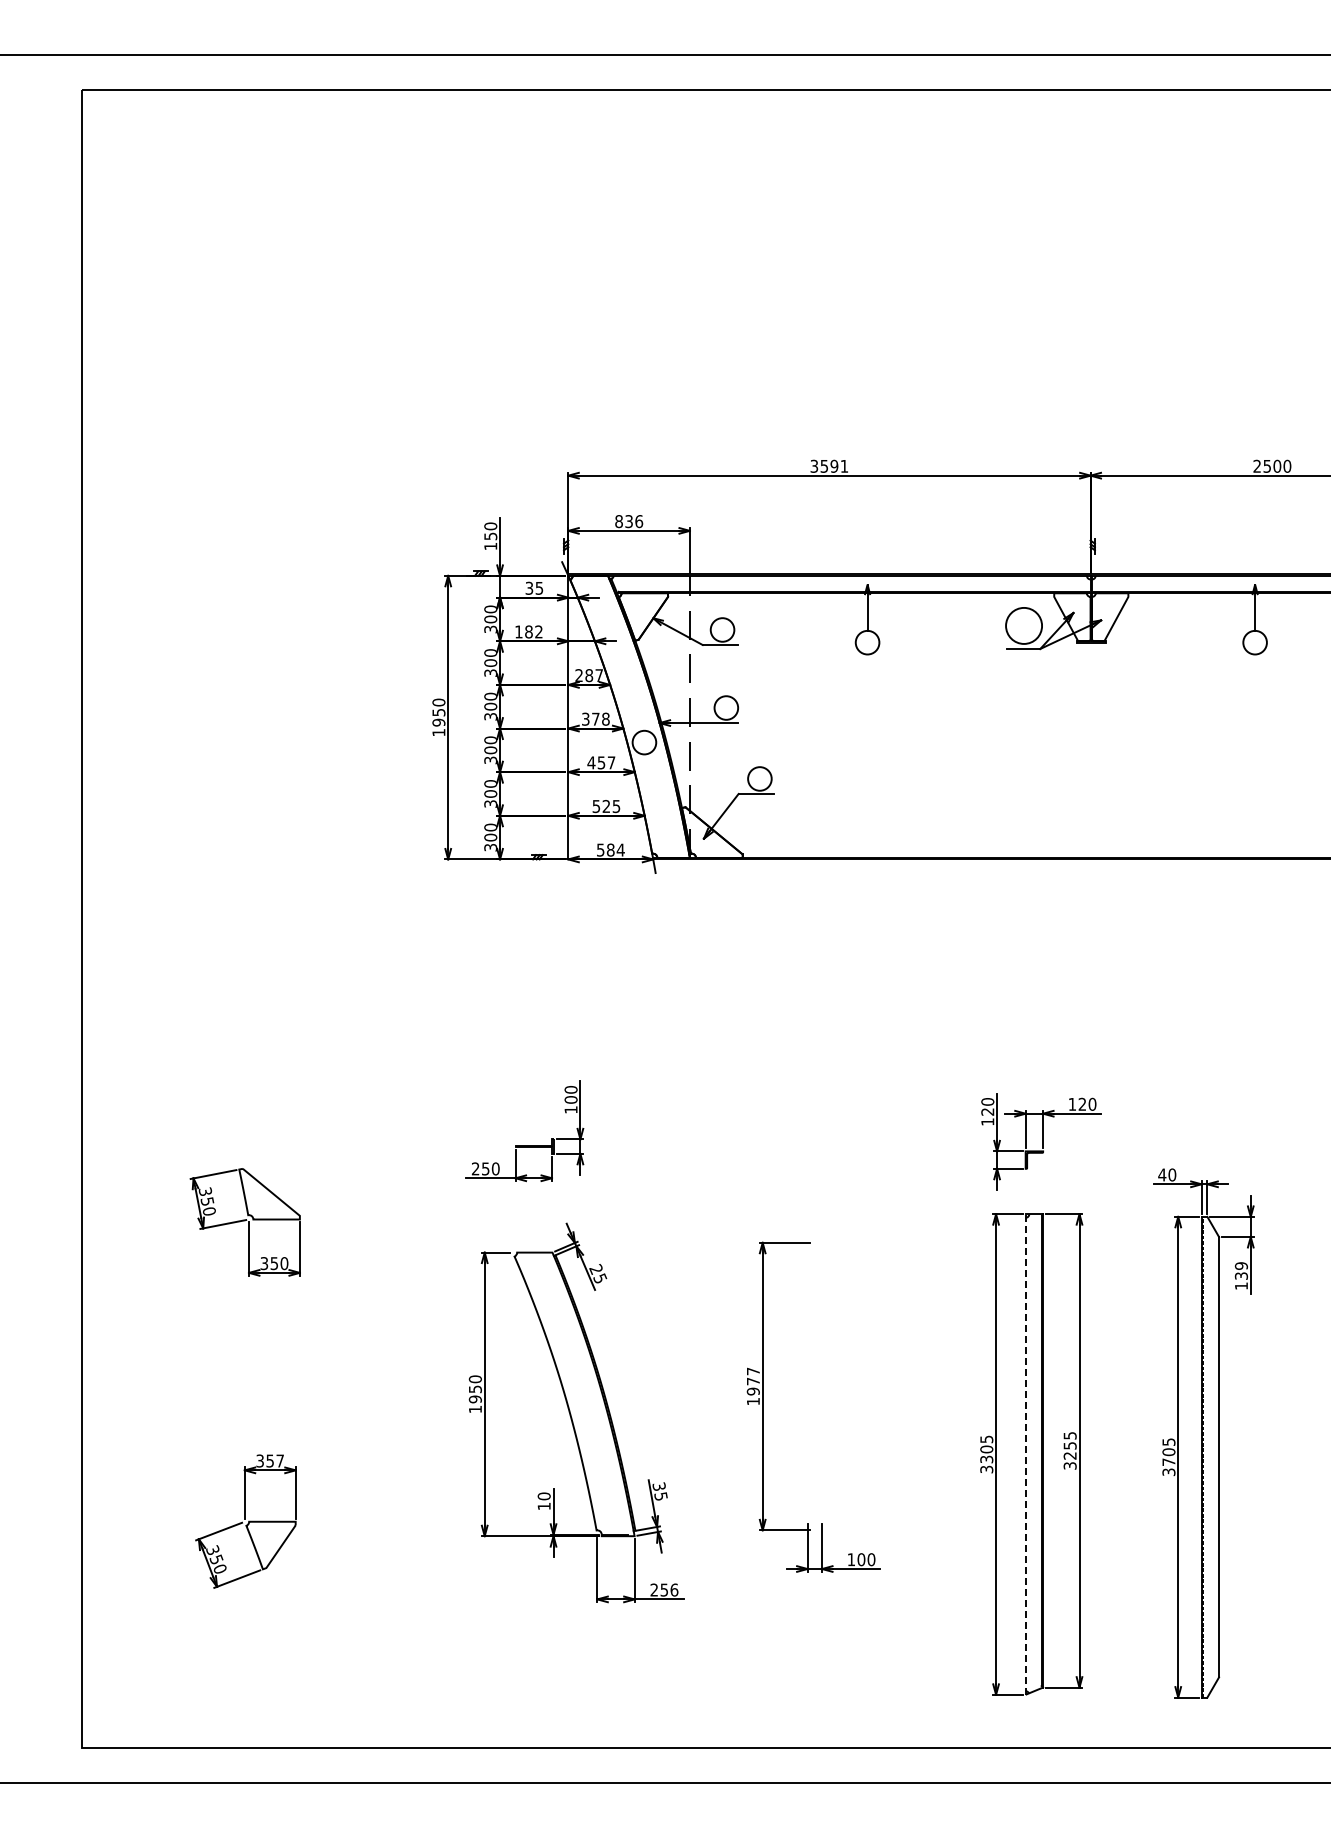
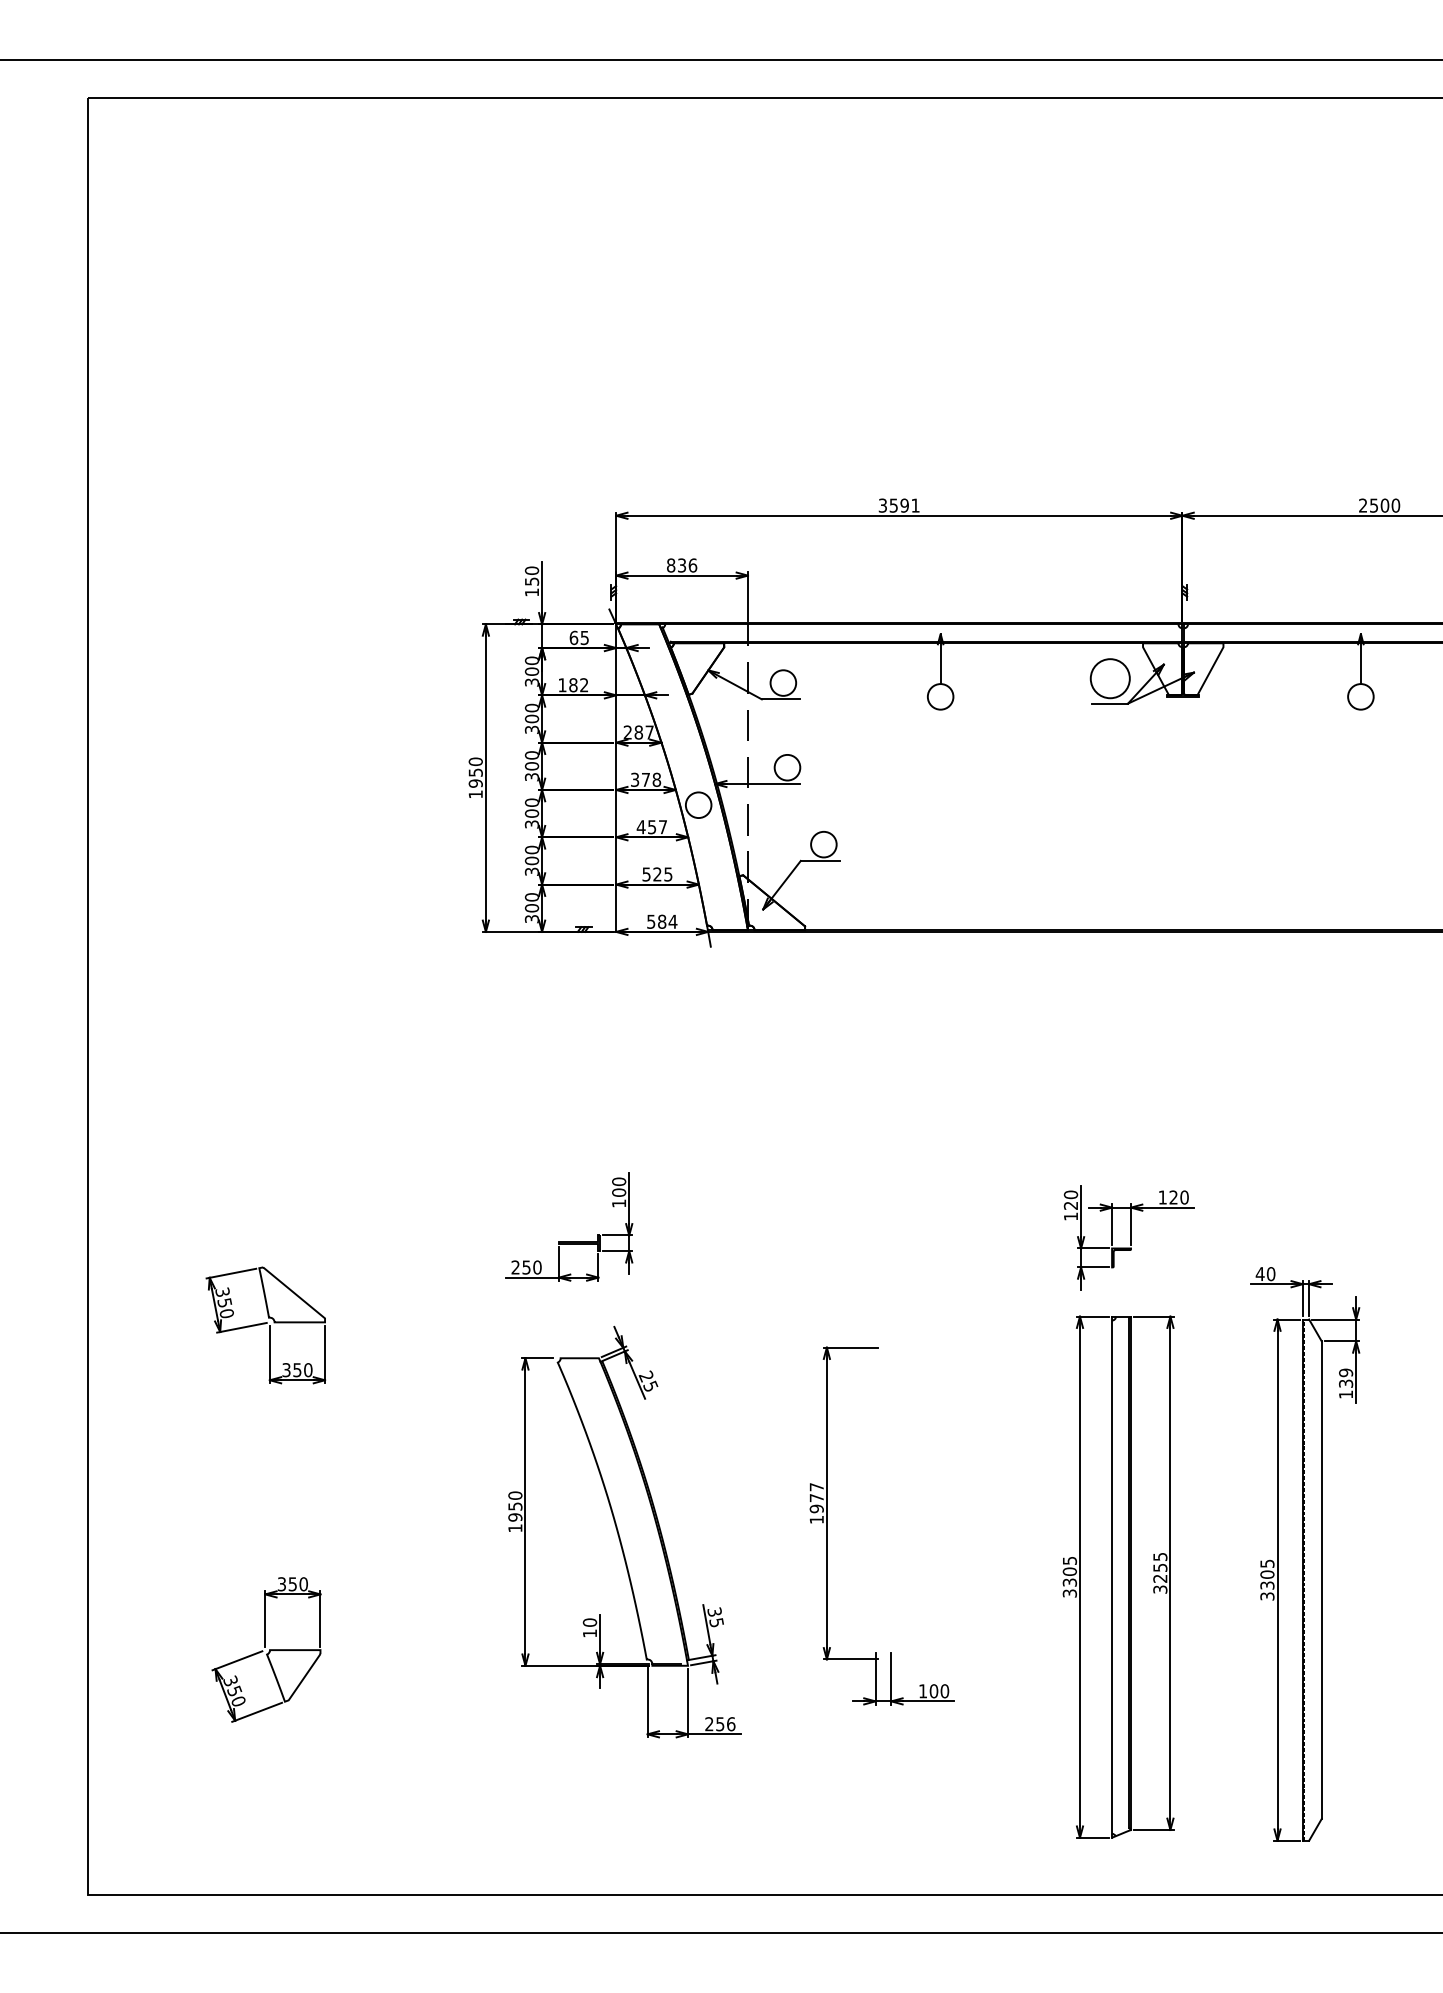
text: (529, 587) -> (574, 637), 35 -> 65
line: (1025, 1453) -> (1111, 1576), dashed -> solid
text: (280, 1460) -> (304, 1583), 357 -> 350
text: (1168, 1461) -> (1266, 1584), 3705 -> 3305

